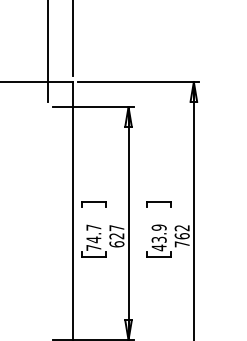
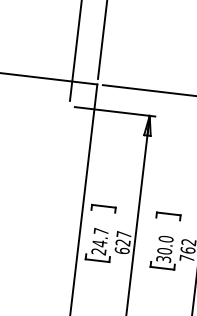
text: (158, 237) -> (164, 248), 43.9 -> 30.0
text: (93, 247) -> (98, 251), 74.7 -> 24.7

